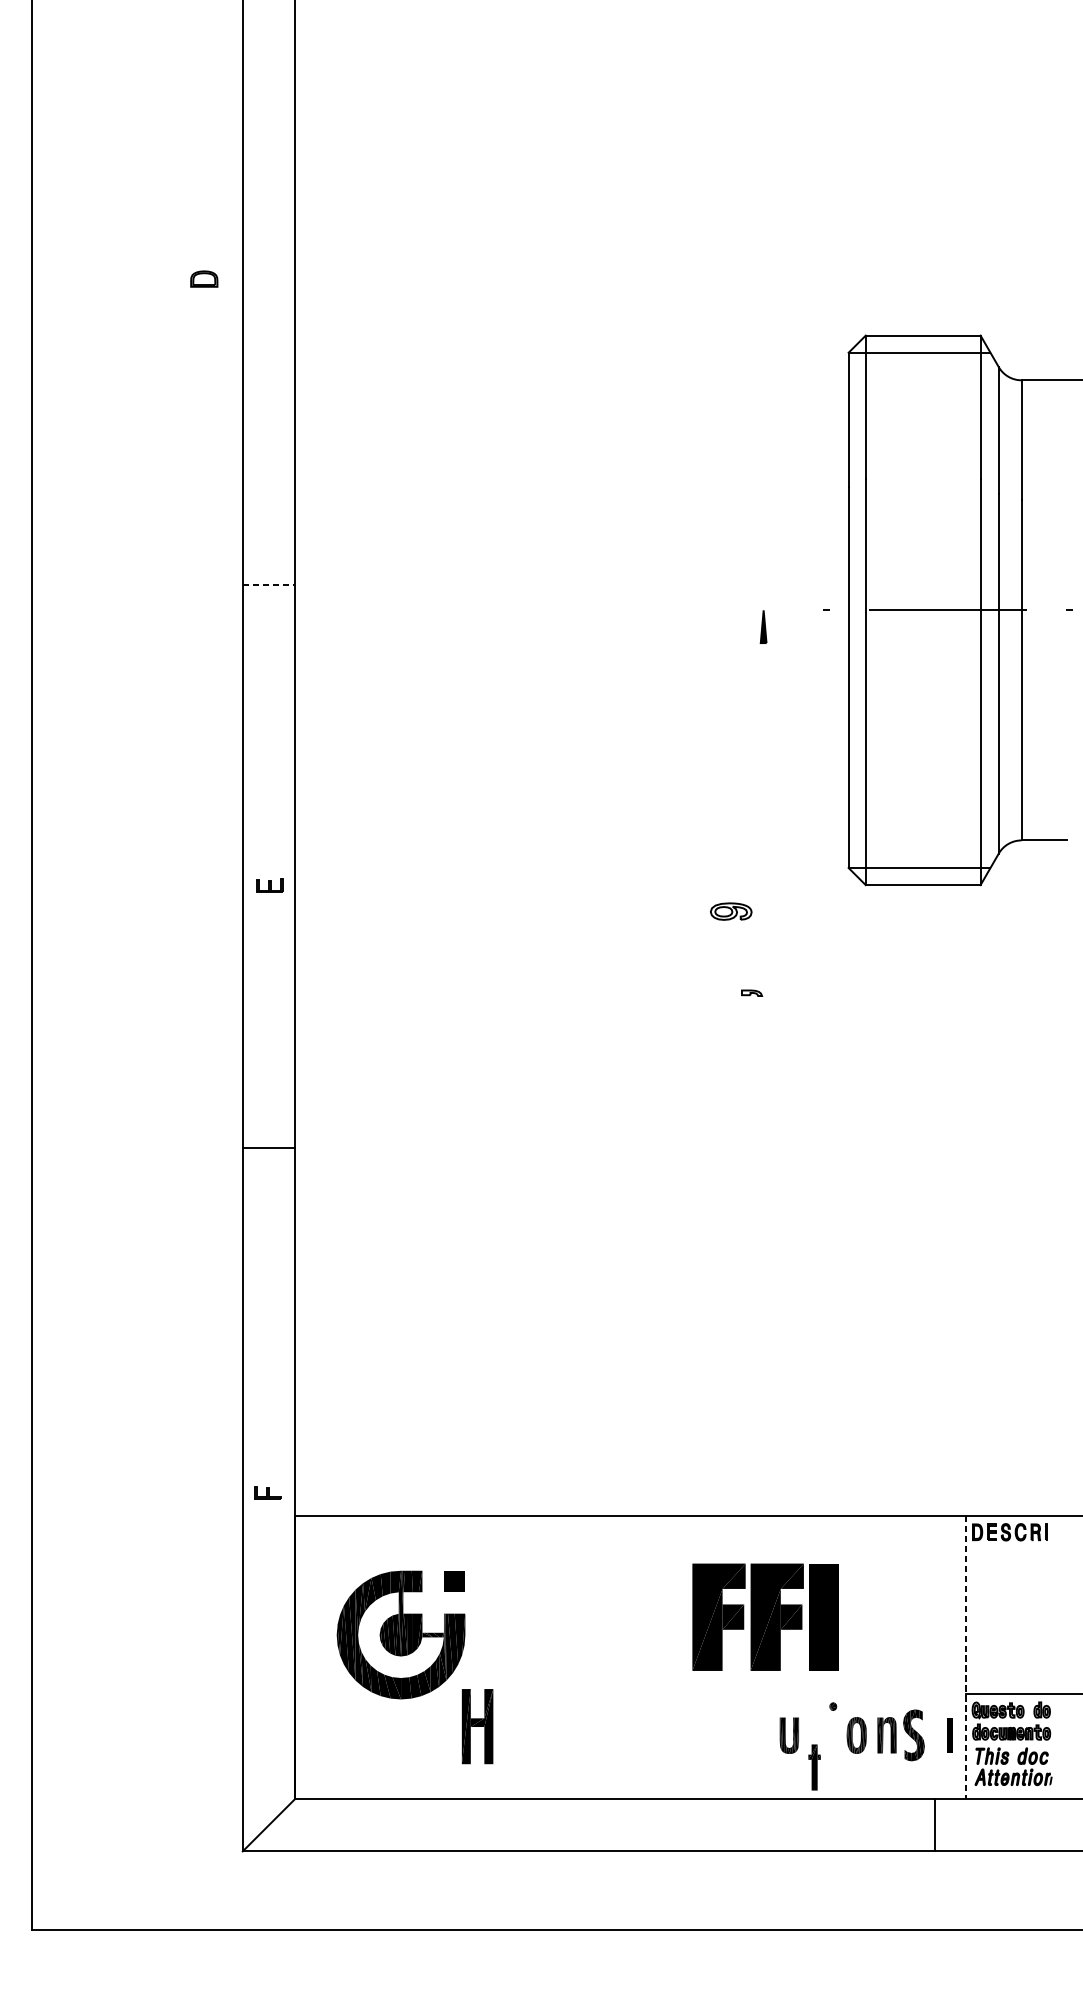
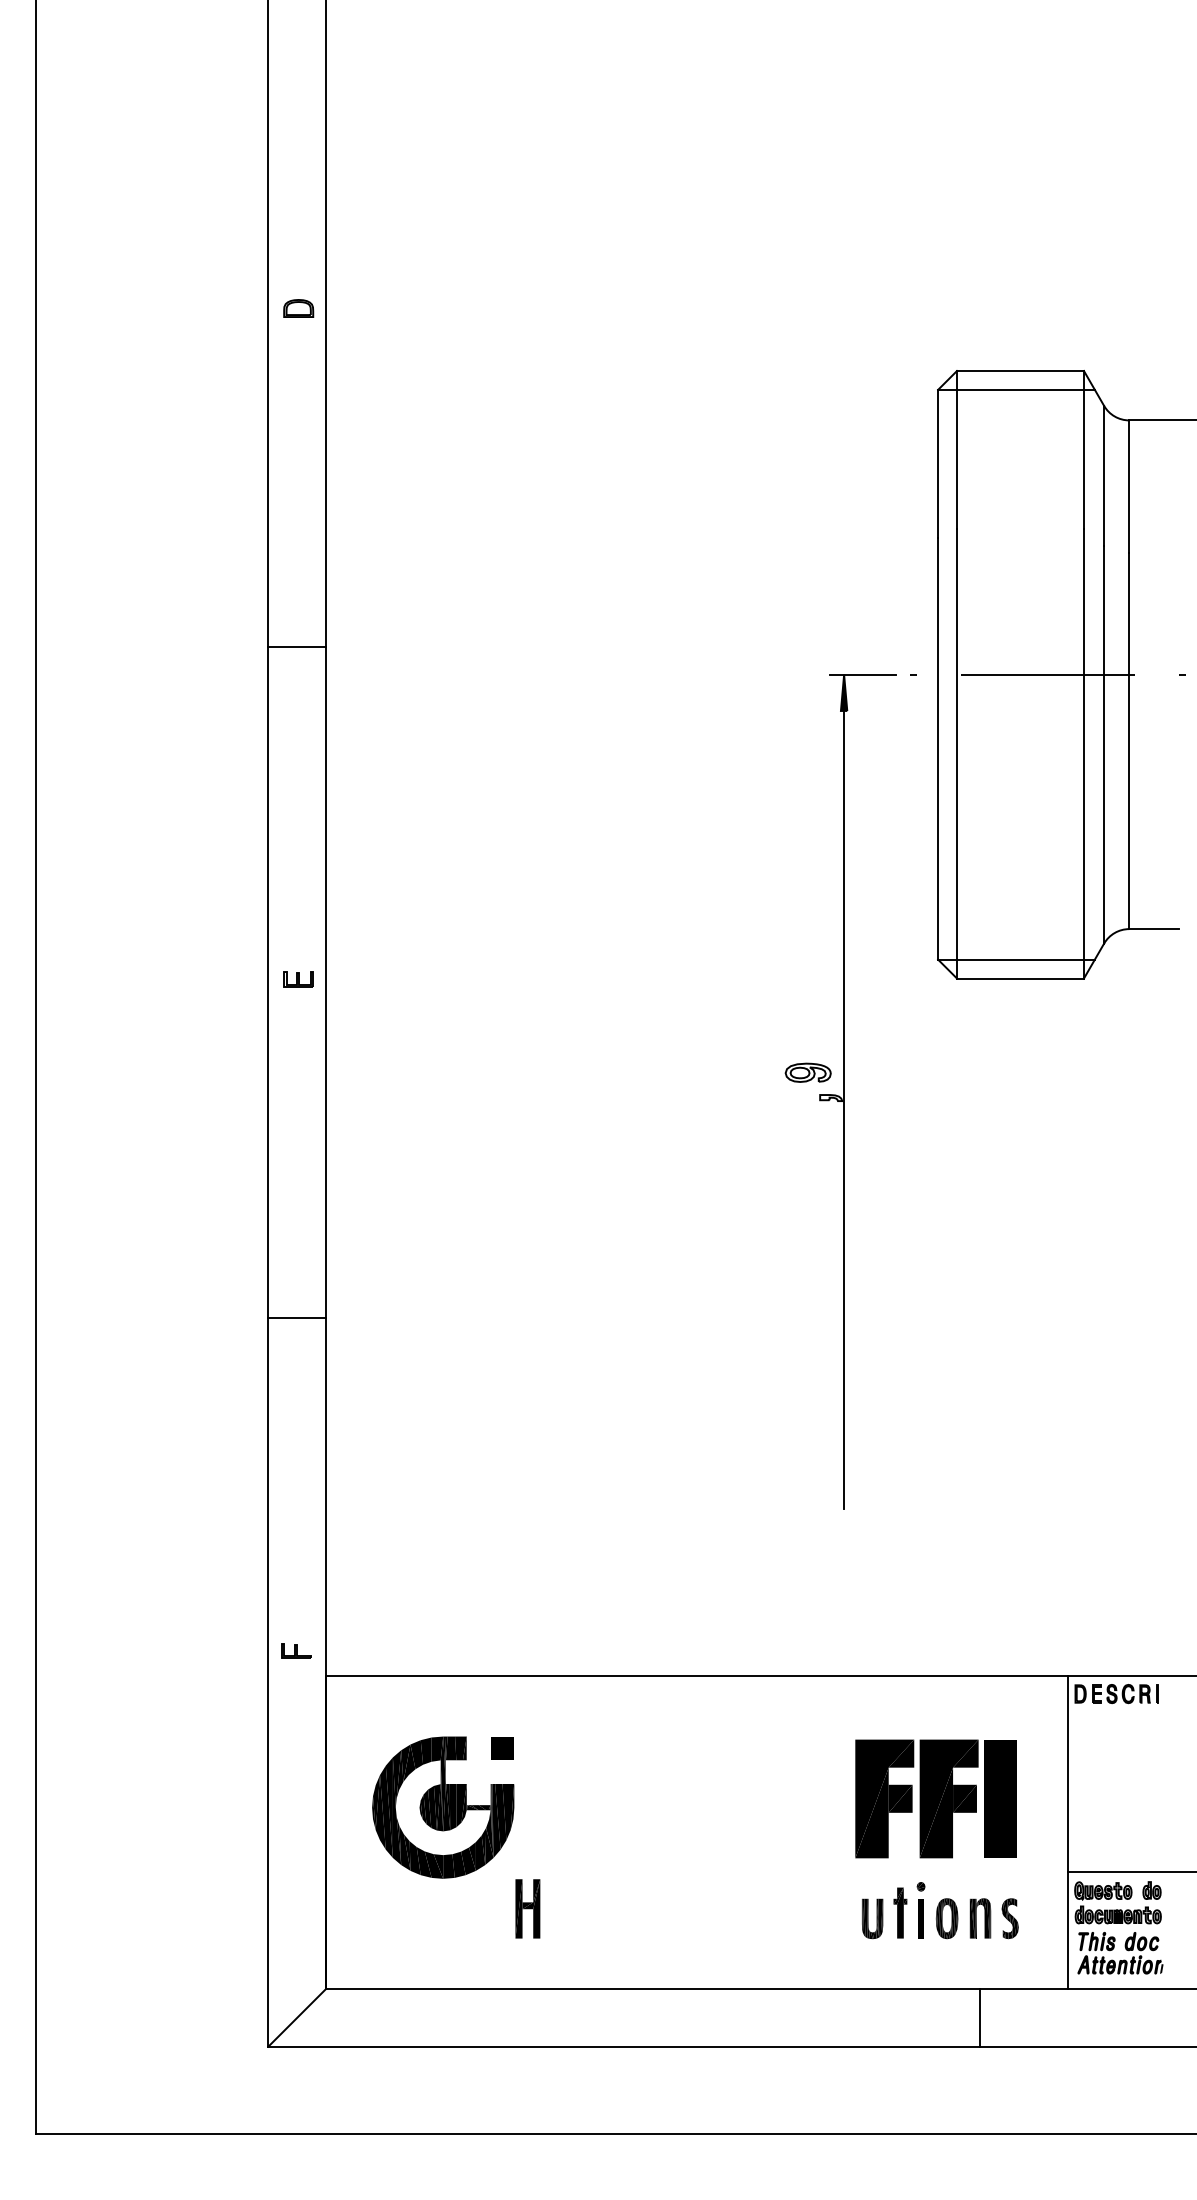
part: (204, 279) -> (298, 308), moved
line: (269, 584) -> (297, 646), dashed -> solid
line: (780, 610) -> (862, 674), added
part: (730, 911) -> (807, 1072), moved
line: (764, 1003) -> (844, 1109), added
line: (269, 1147) -> (297, 1317), moved
part: (764, 1616) -> (935, 1798), moved
line: (965, 1657) -> (1067, 1832), dashed -> solid
part: (477, 1726) -> (527, 1908), size x0.71
part: (913, 1735) -> (1009, 1918), size x0.71
part: (949, 1735) -> (920, 1918), moved
part: (814, 1766) -> (900, 1912), moved
line: (934, 1824) -> (980, 2017), moved

